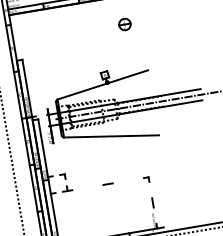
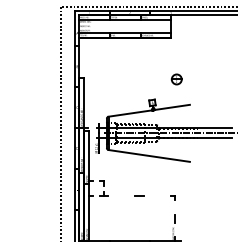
part: (124, 24) -> (176, 79), moved

